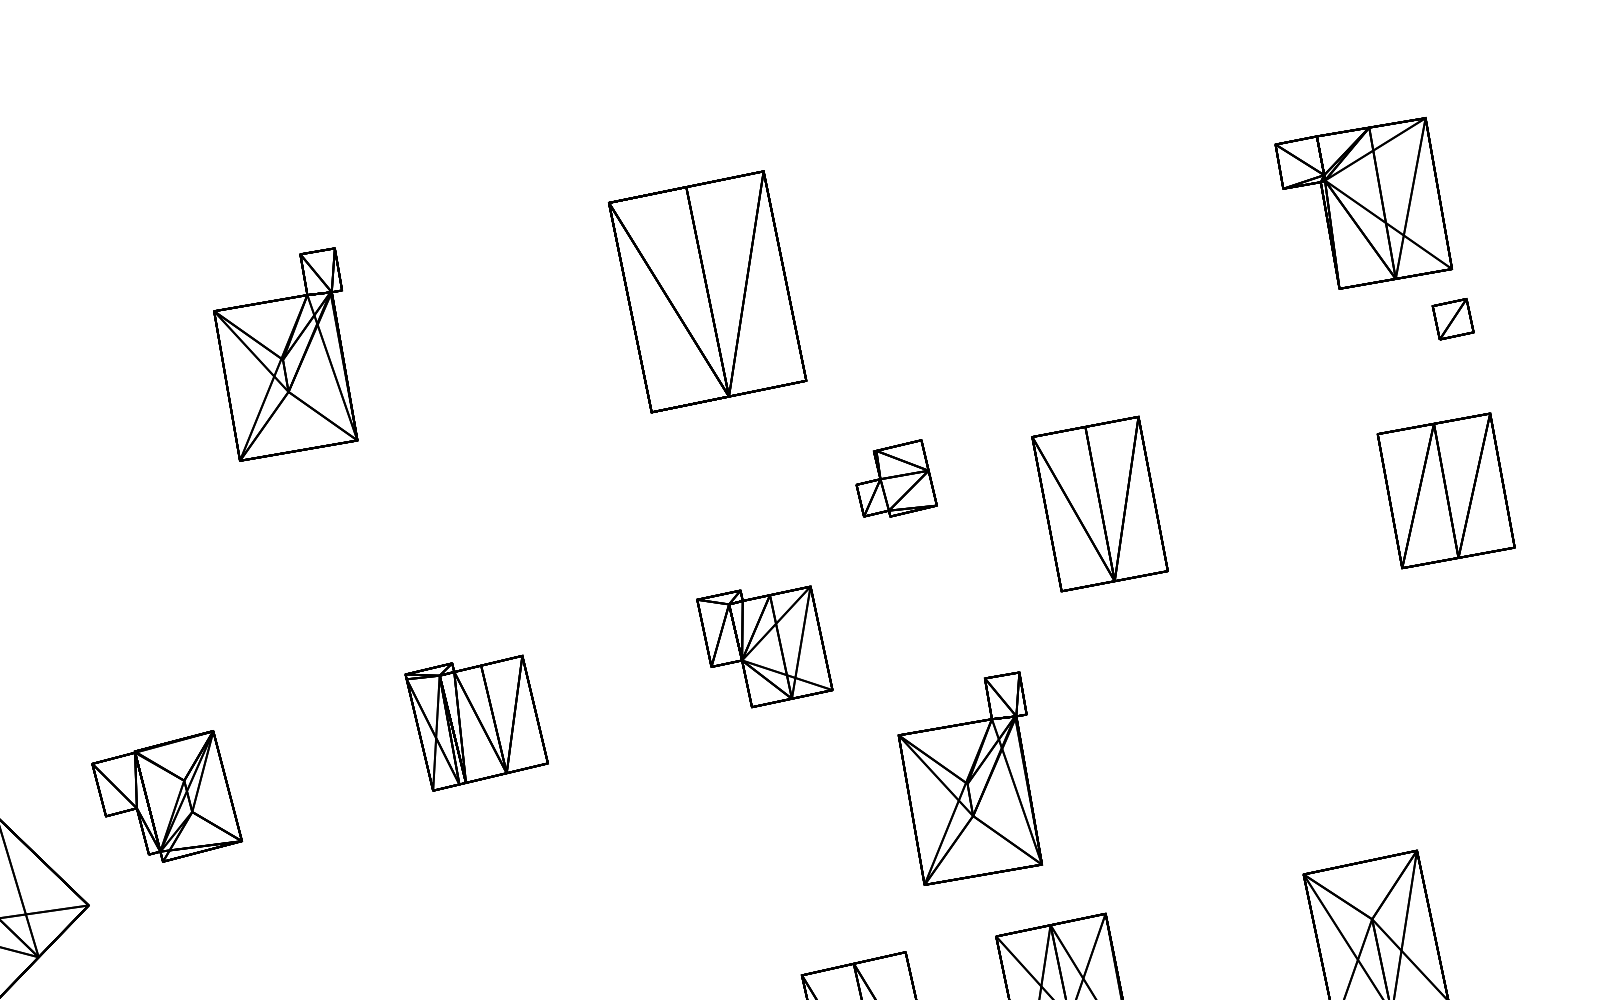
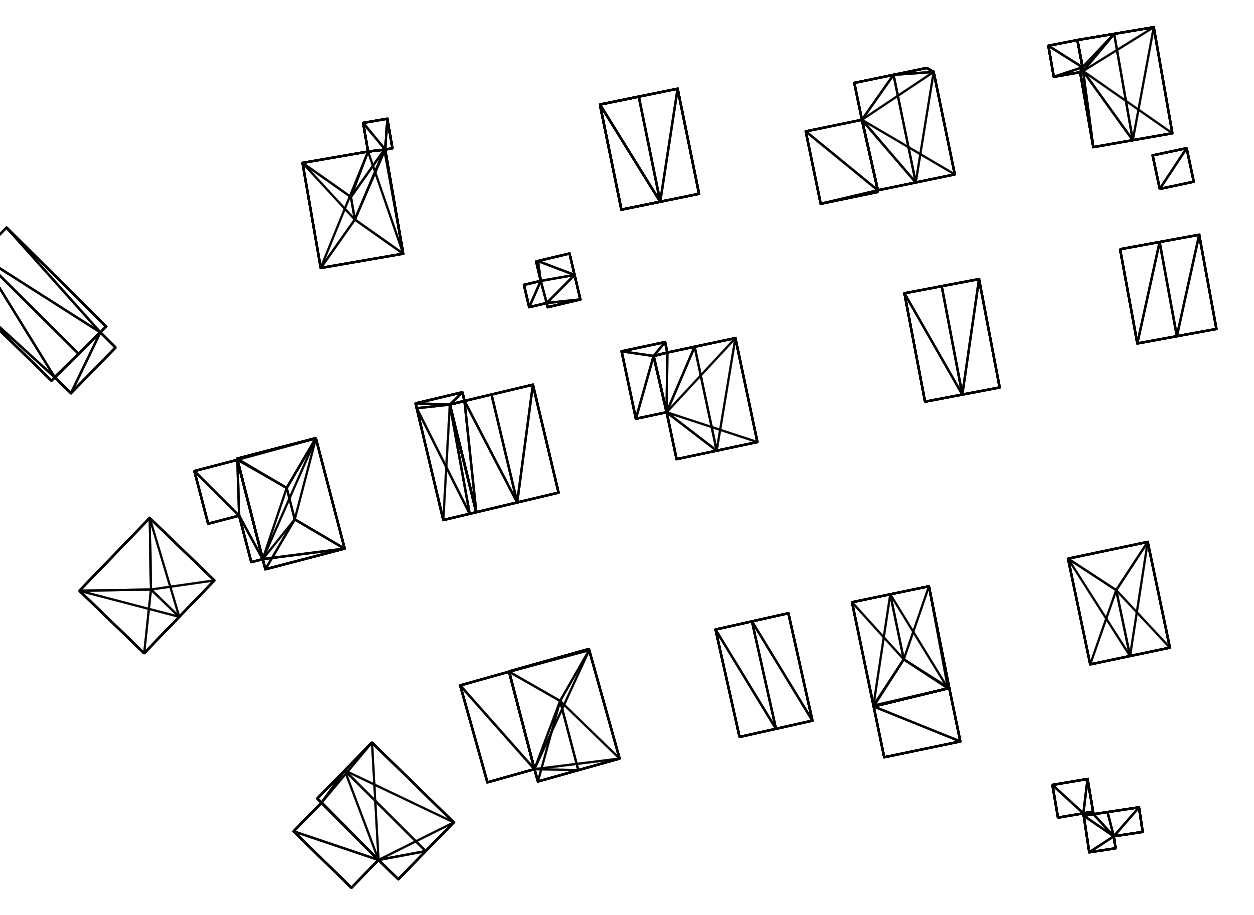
part: (1035, 272) -> (879, 135), added
part: (707, 290) -> (649, 148), size x0.71
part: (1452, 319) -> (1172, 168), size x1.43
part: (895, 478) -> (551, 280), moved
part: (1099, 504) -> (951, 340), moved
part: (764, 646) -> (689, 398), size x1.43
part: (475, 723) -> (486, 452), size x1.43
part: (969, 777) -> (833, 490), removed
part: (167, 795) -> (269, 503), size x1.43

